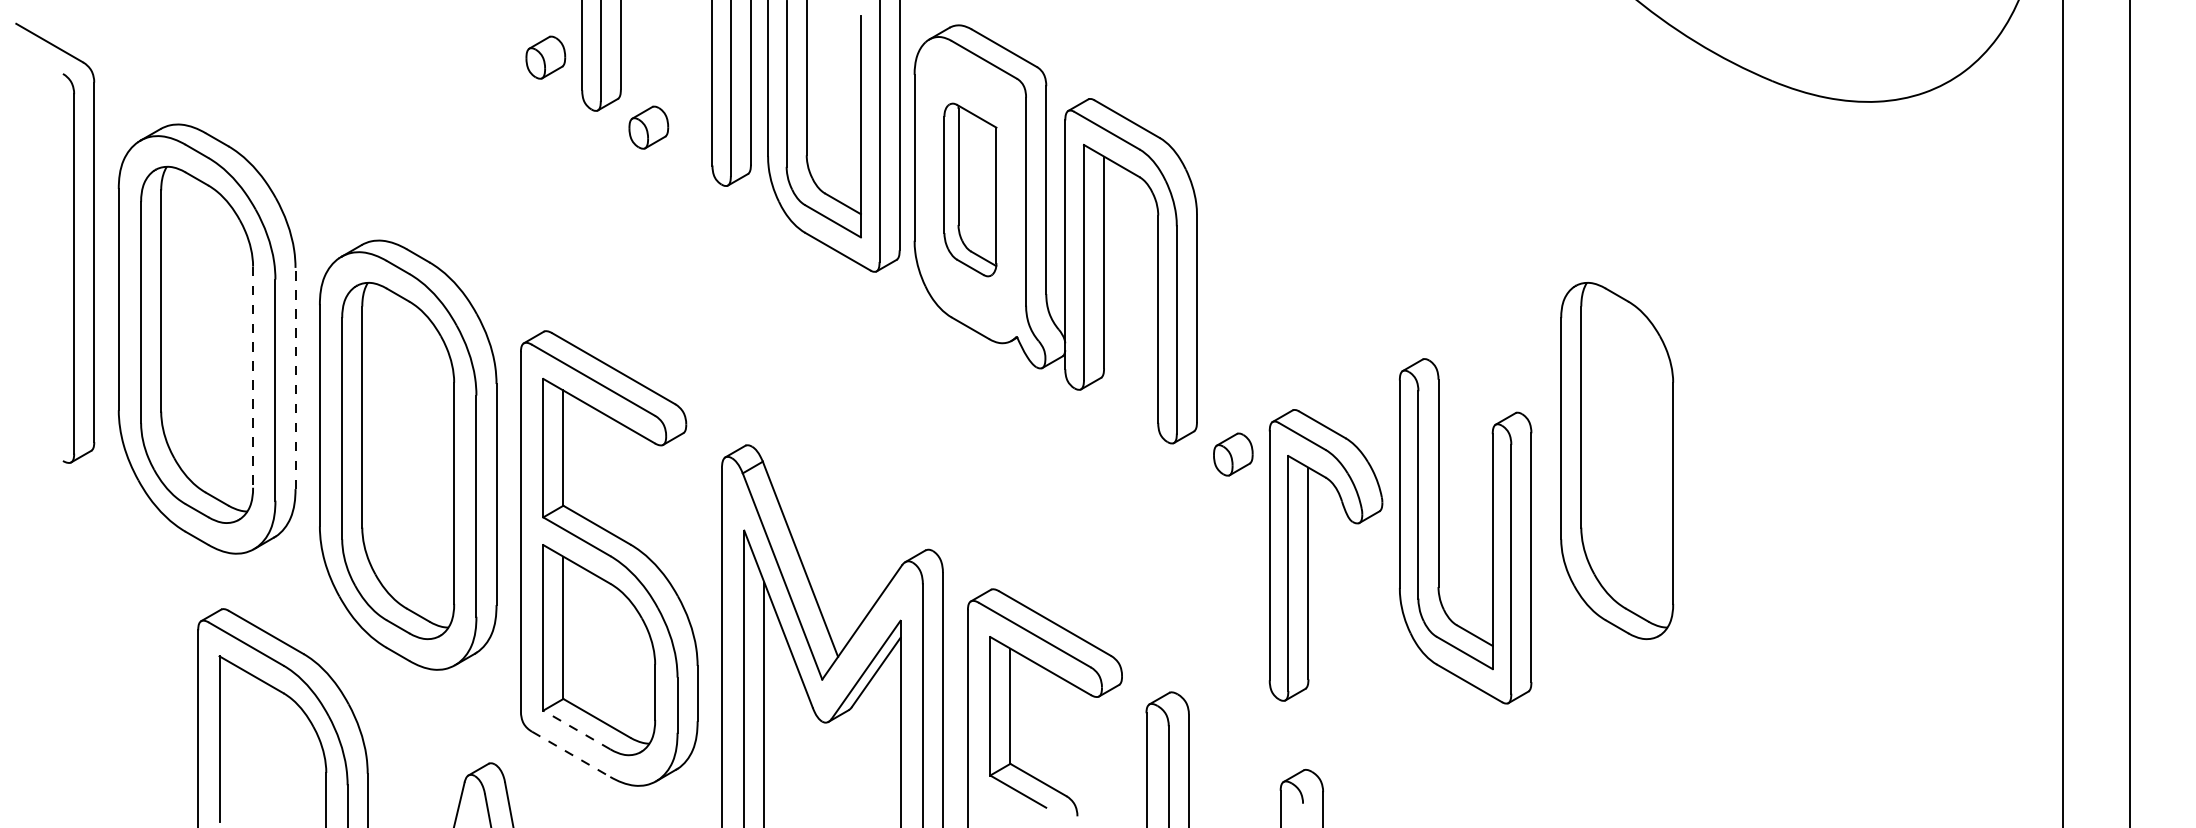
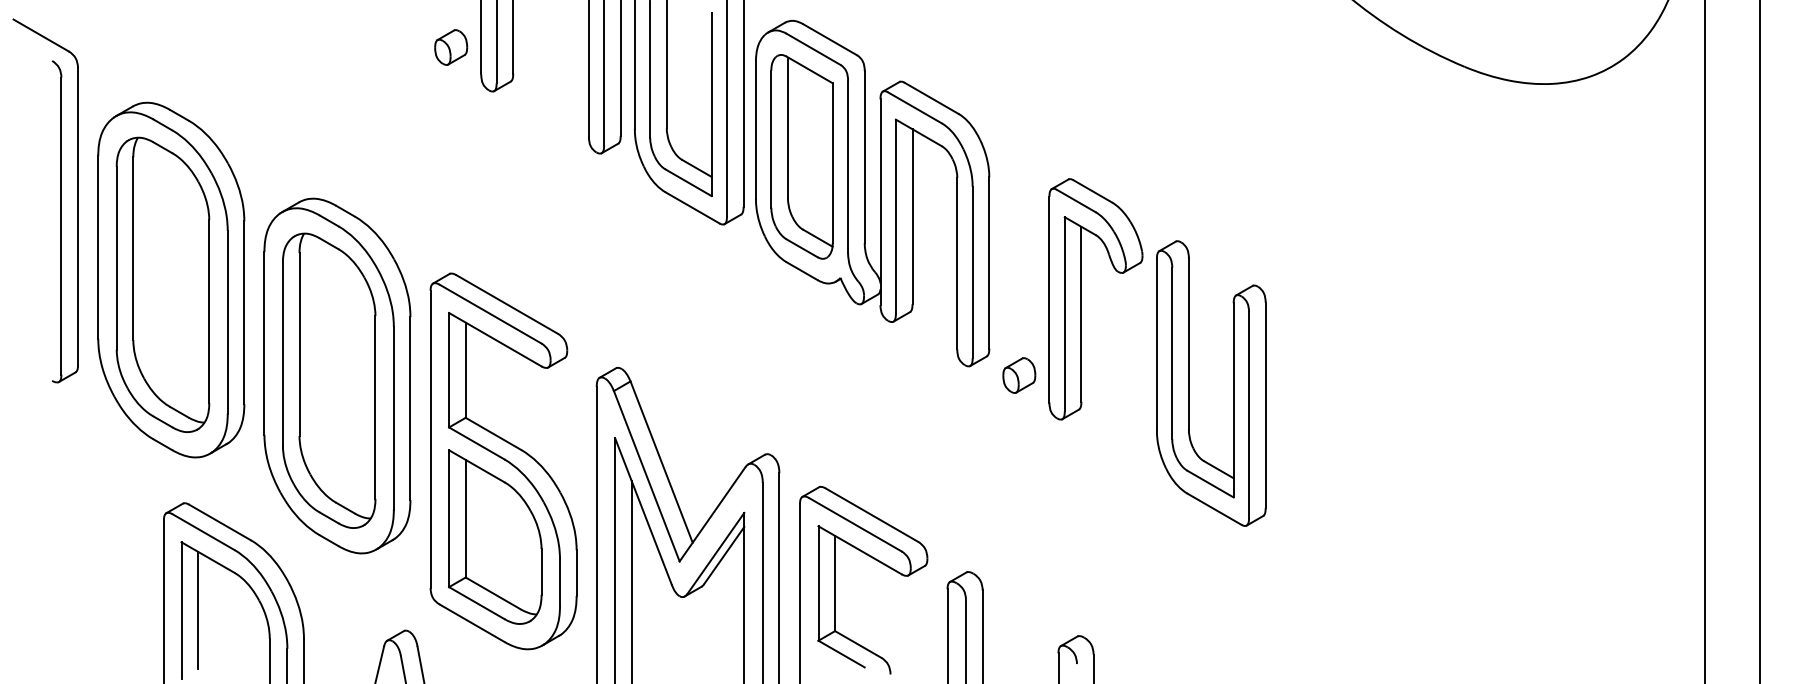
part: (648, 127) -> (536, 105), removed
part: (970, 189) -> (802, 156), size x1.43
line: (253, 377) -> (209, 311), dashed -> solid
line: (295, 378) -> (244, 312), dashed -> solid
part: (1617, 460) -> (1336, 380), removed
part: (1439, 531) -> (1189, 383), moved
part: (1308, 555) -> (1081, 299), moved
line: (576, 729) -> (476, 602), dashed -> solid
line: (239, 738) -> (198, 610), added
line: (571, 754) -> (472, 623), dashed -> solid

